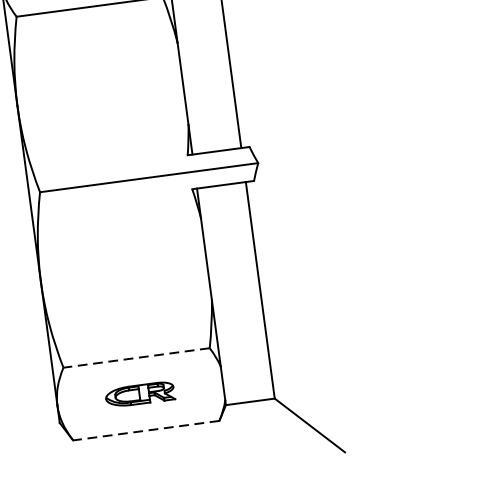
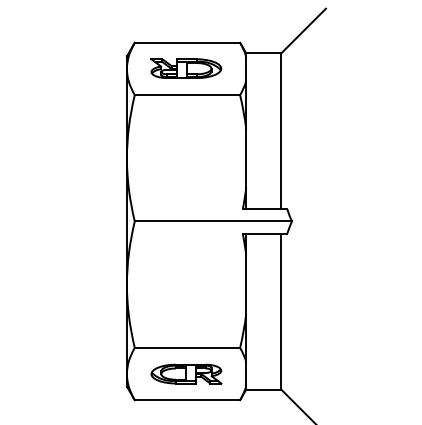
line: (136, 357) -> (187, 347), dashed -> solid
part: (140, 393) -> (186, 373), size x1.43
line: (146, 431) -> (187, 400), dashed -> solid

